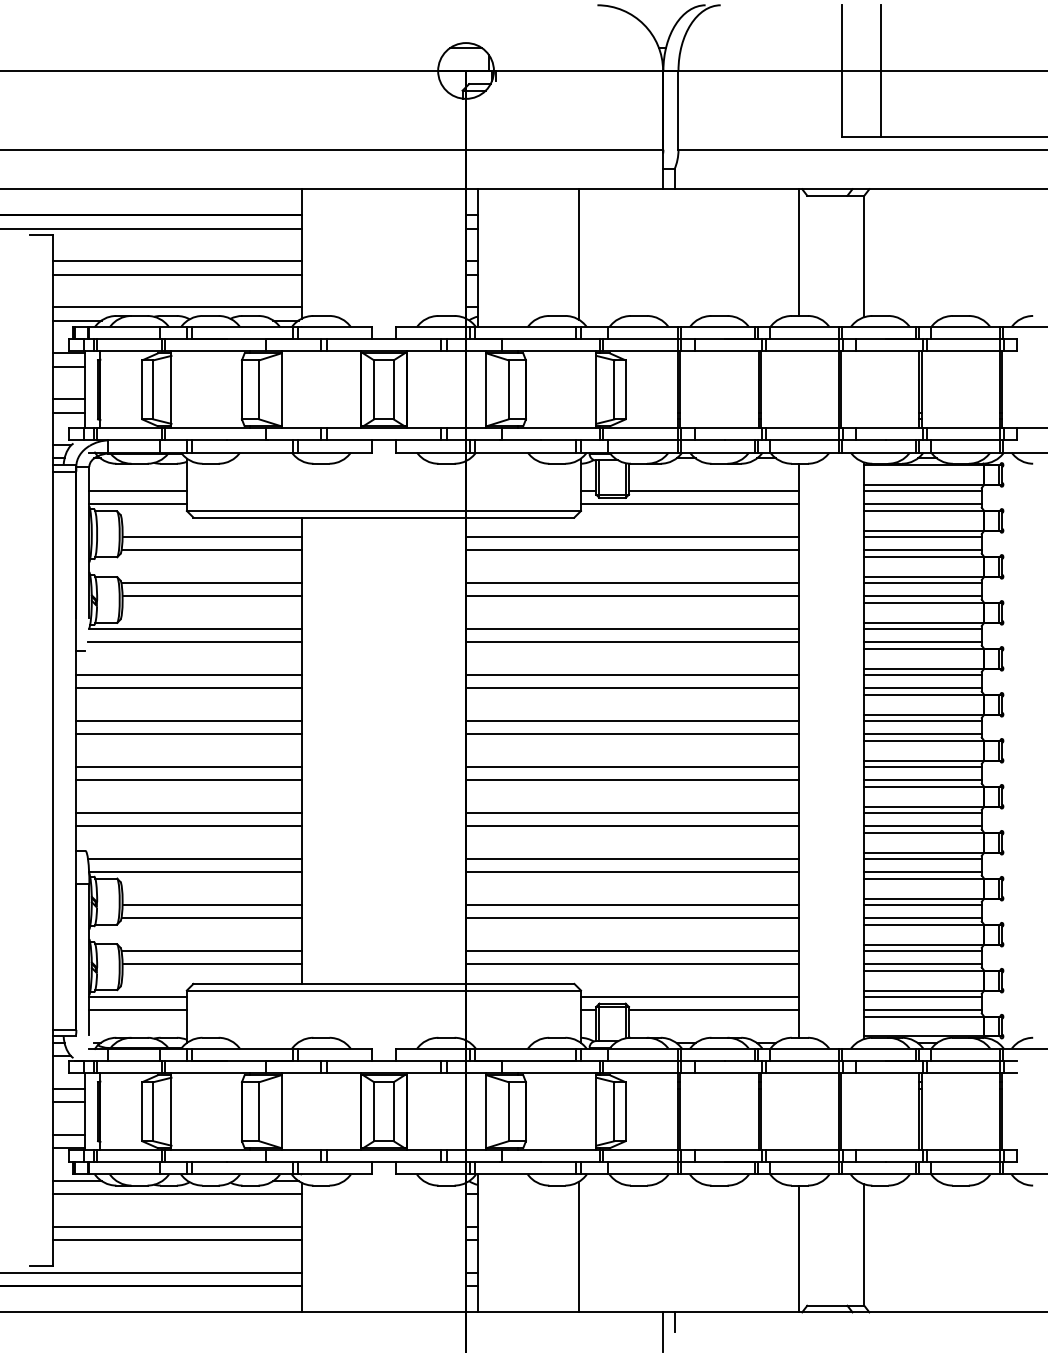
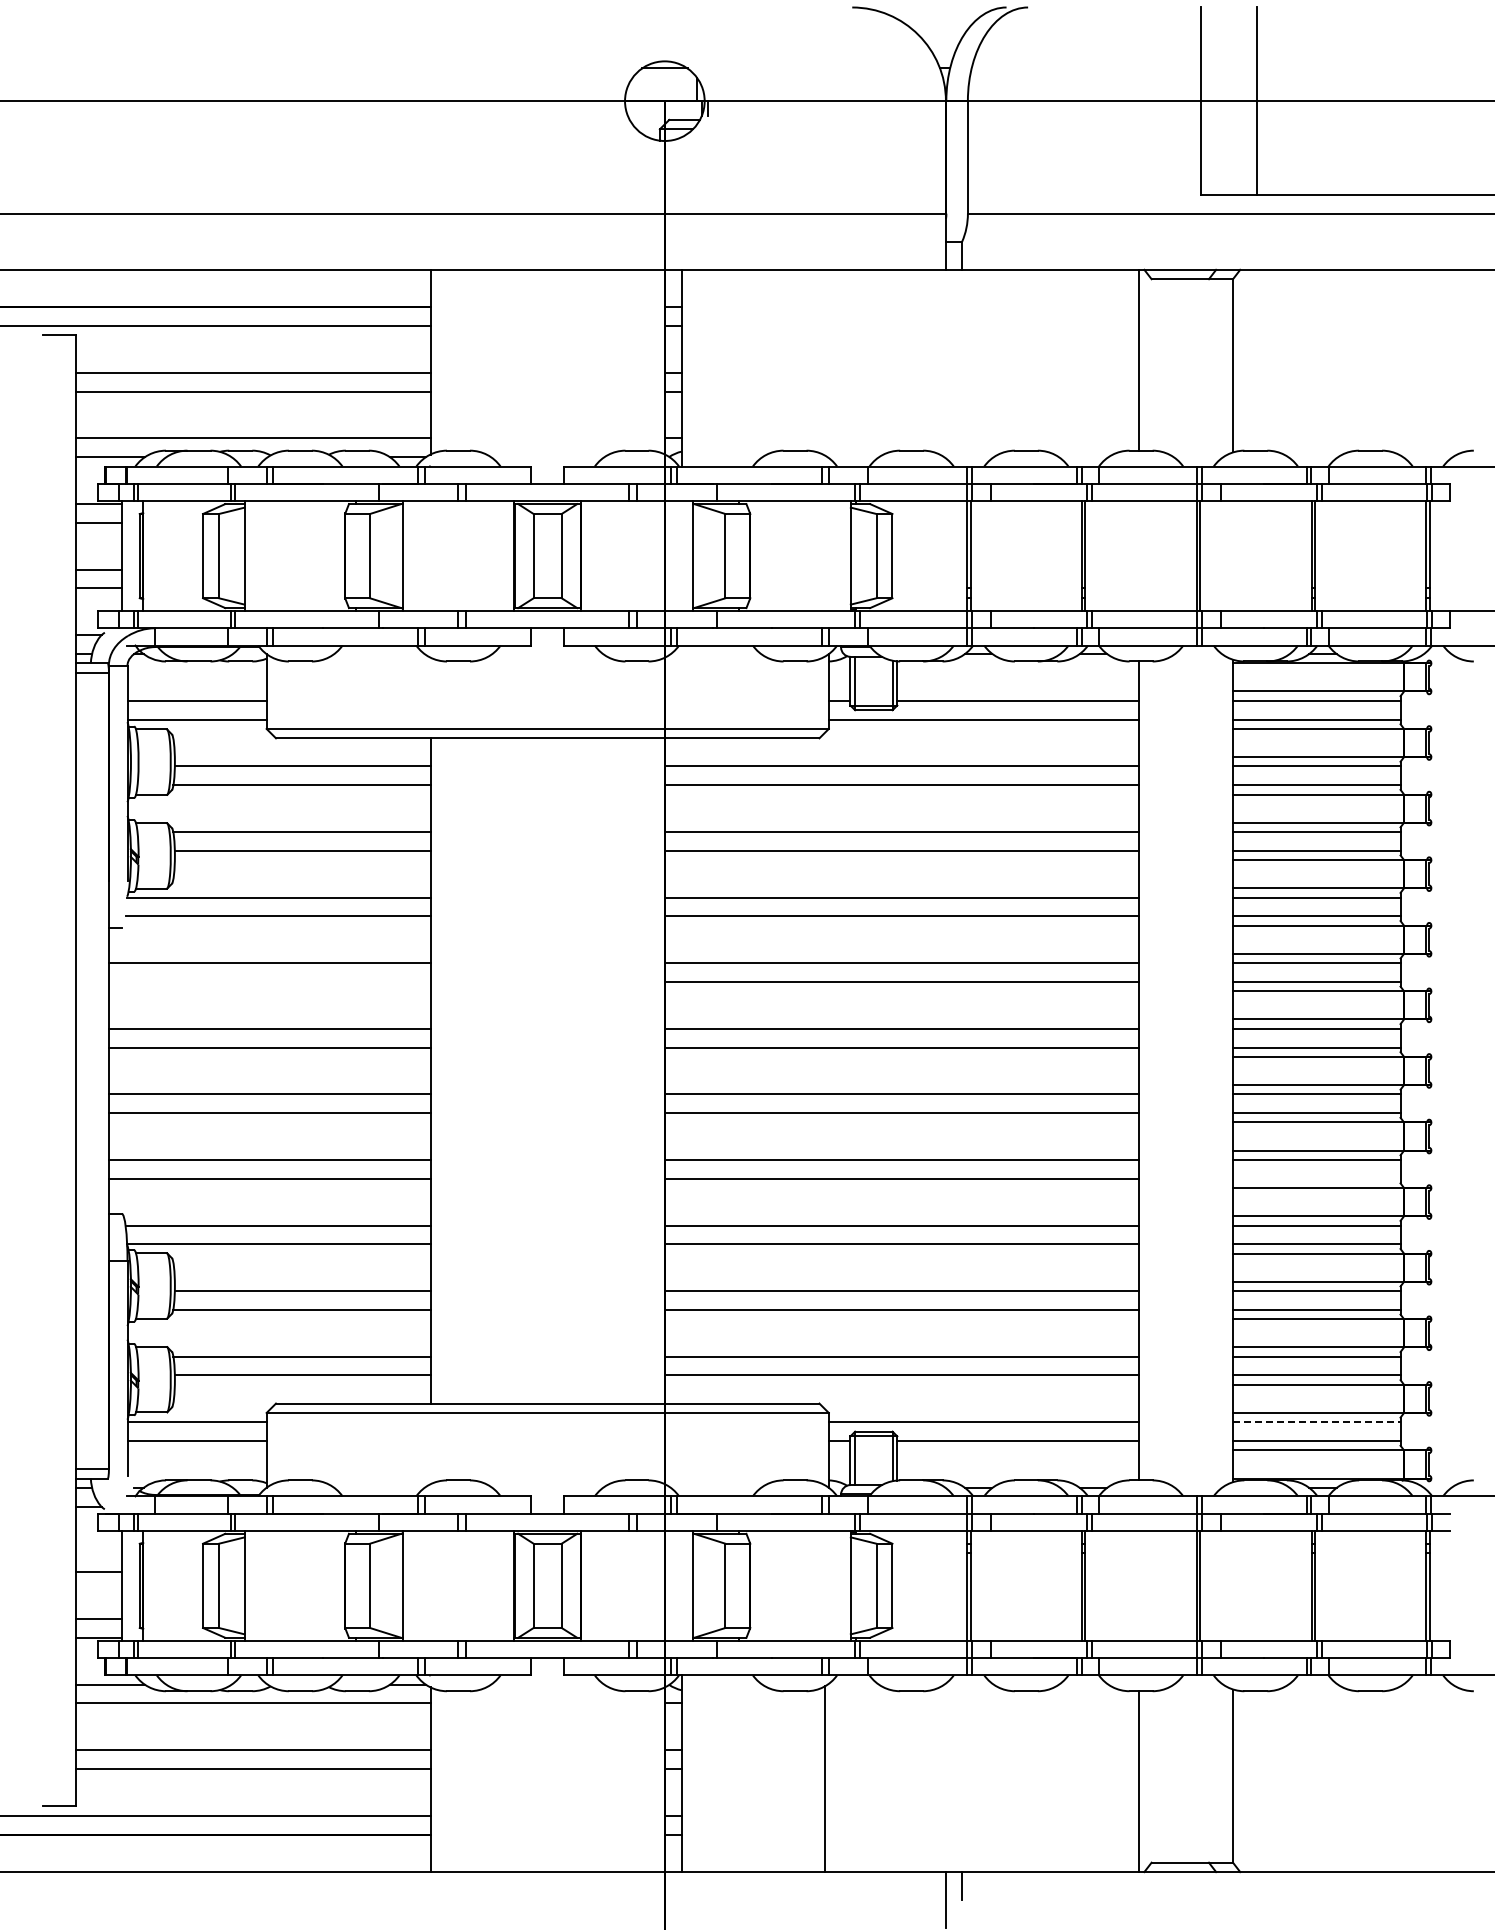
line: (578, 254) -> (825, 362), removed
line: (188, 688) -> (269, 981), removed
line: (922, 826) -> (1316, 1178), removed
line: (922, 997) -> (1316, 1422), solid -> dashed
line: (69, 1089) -> (98, 1553), removed

